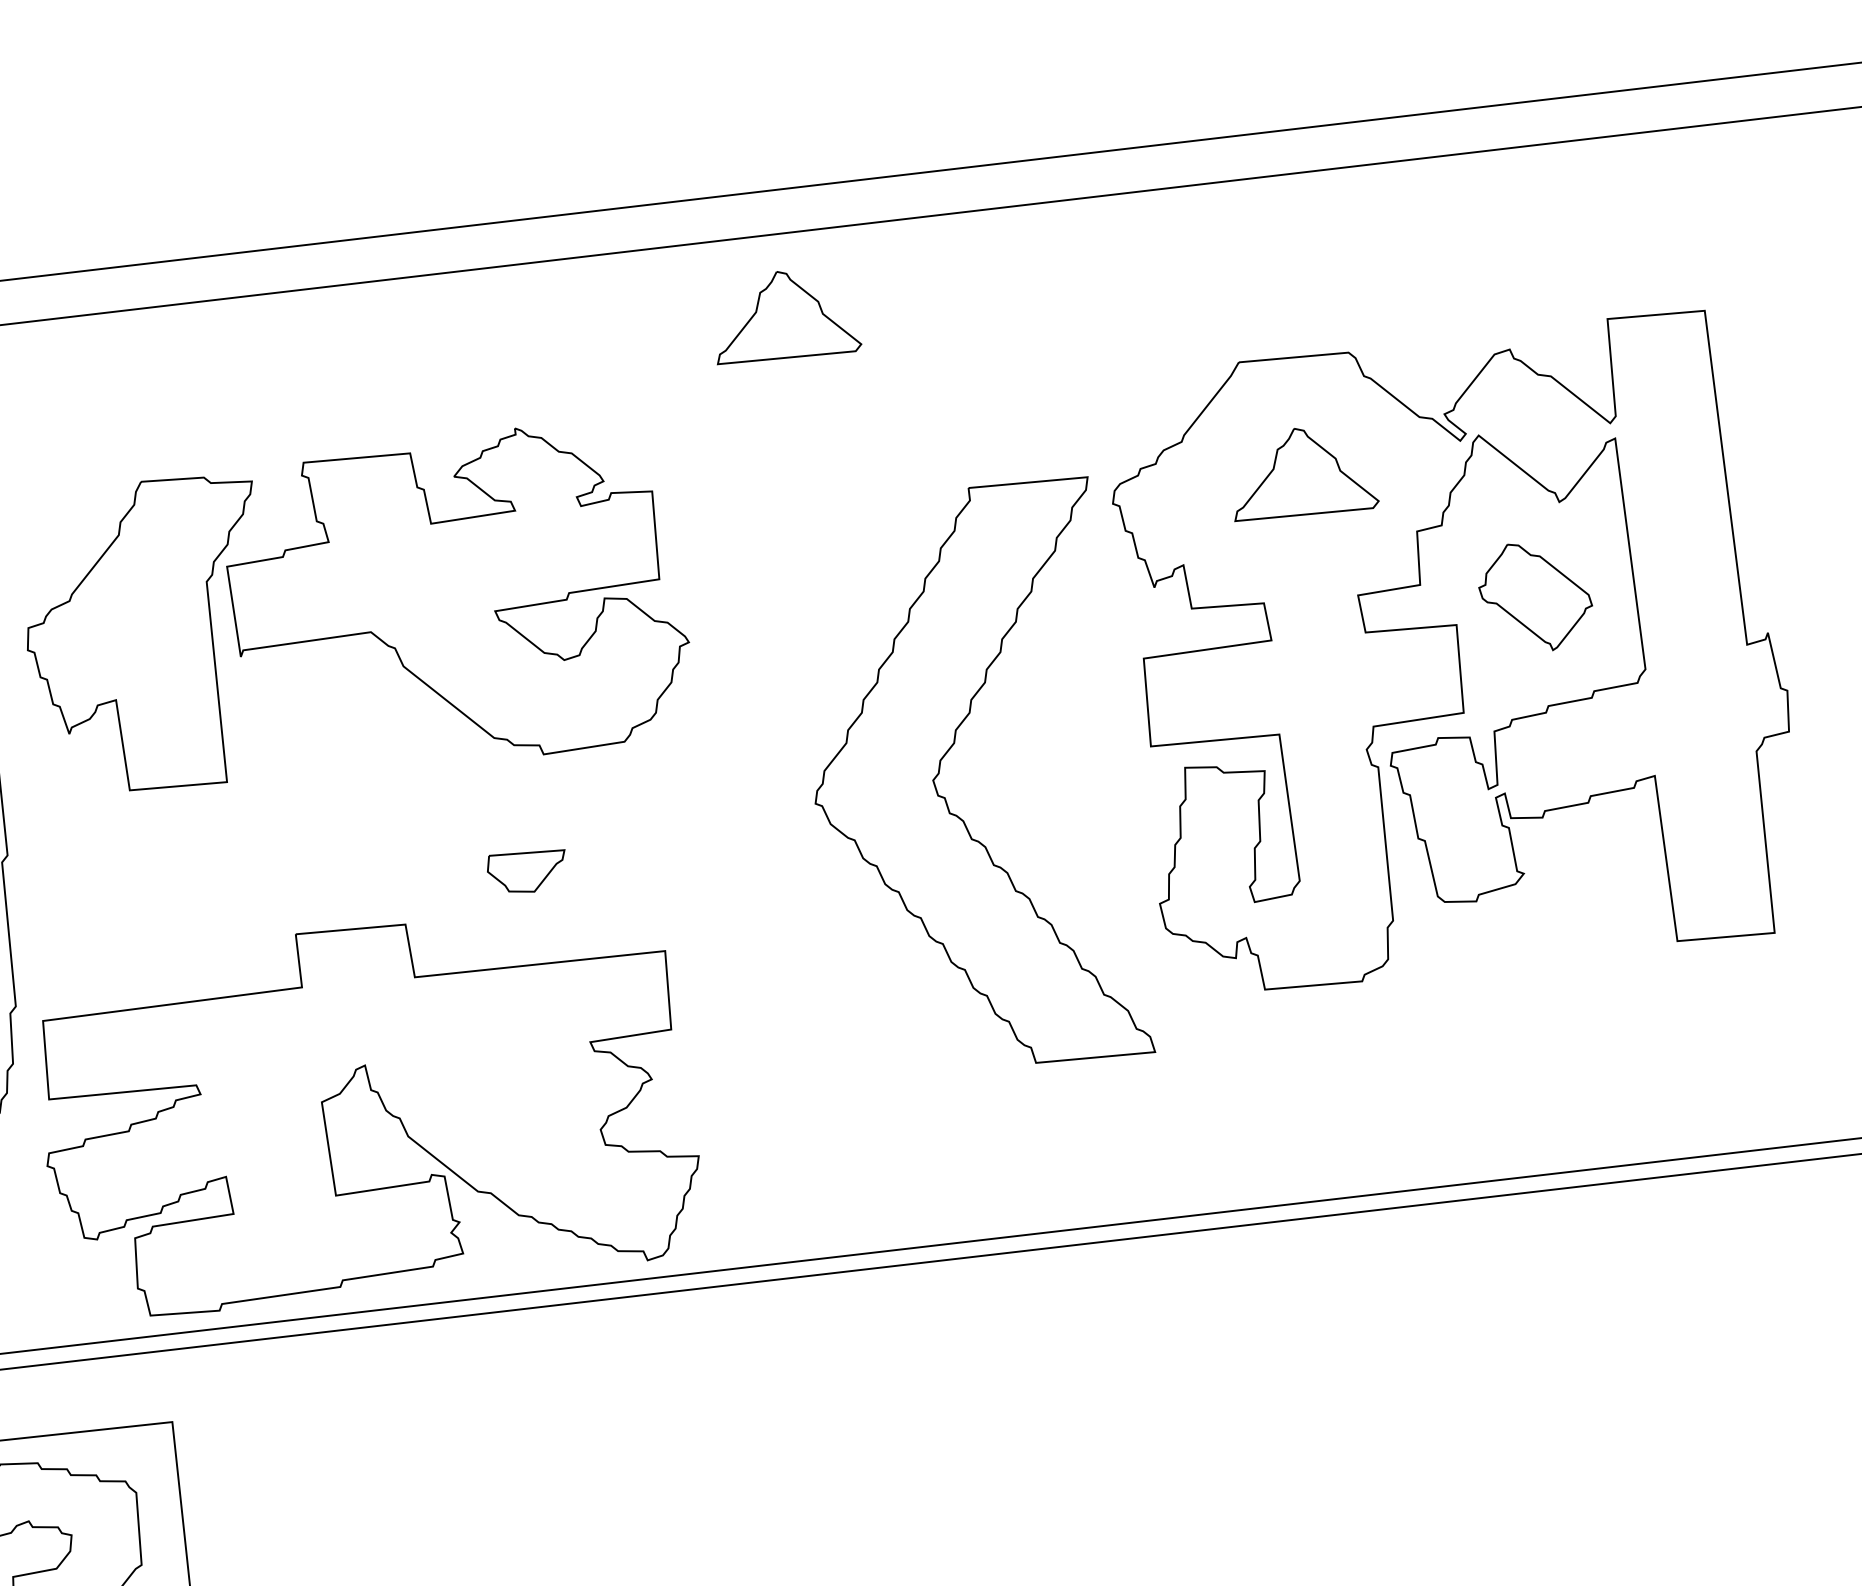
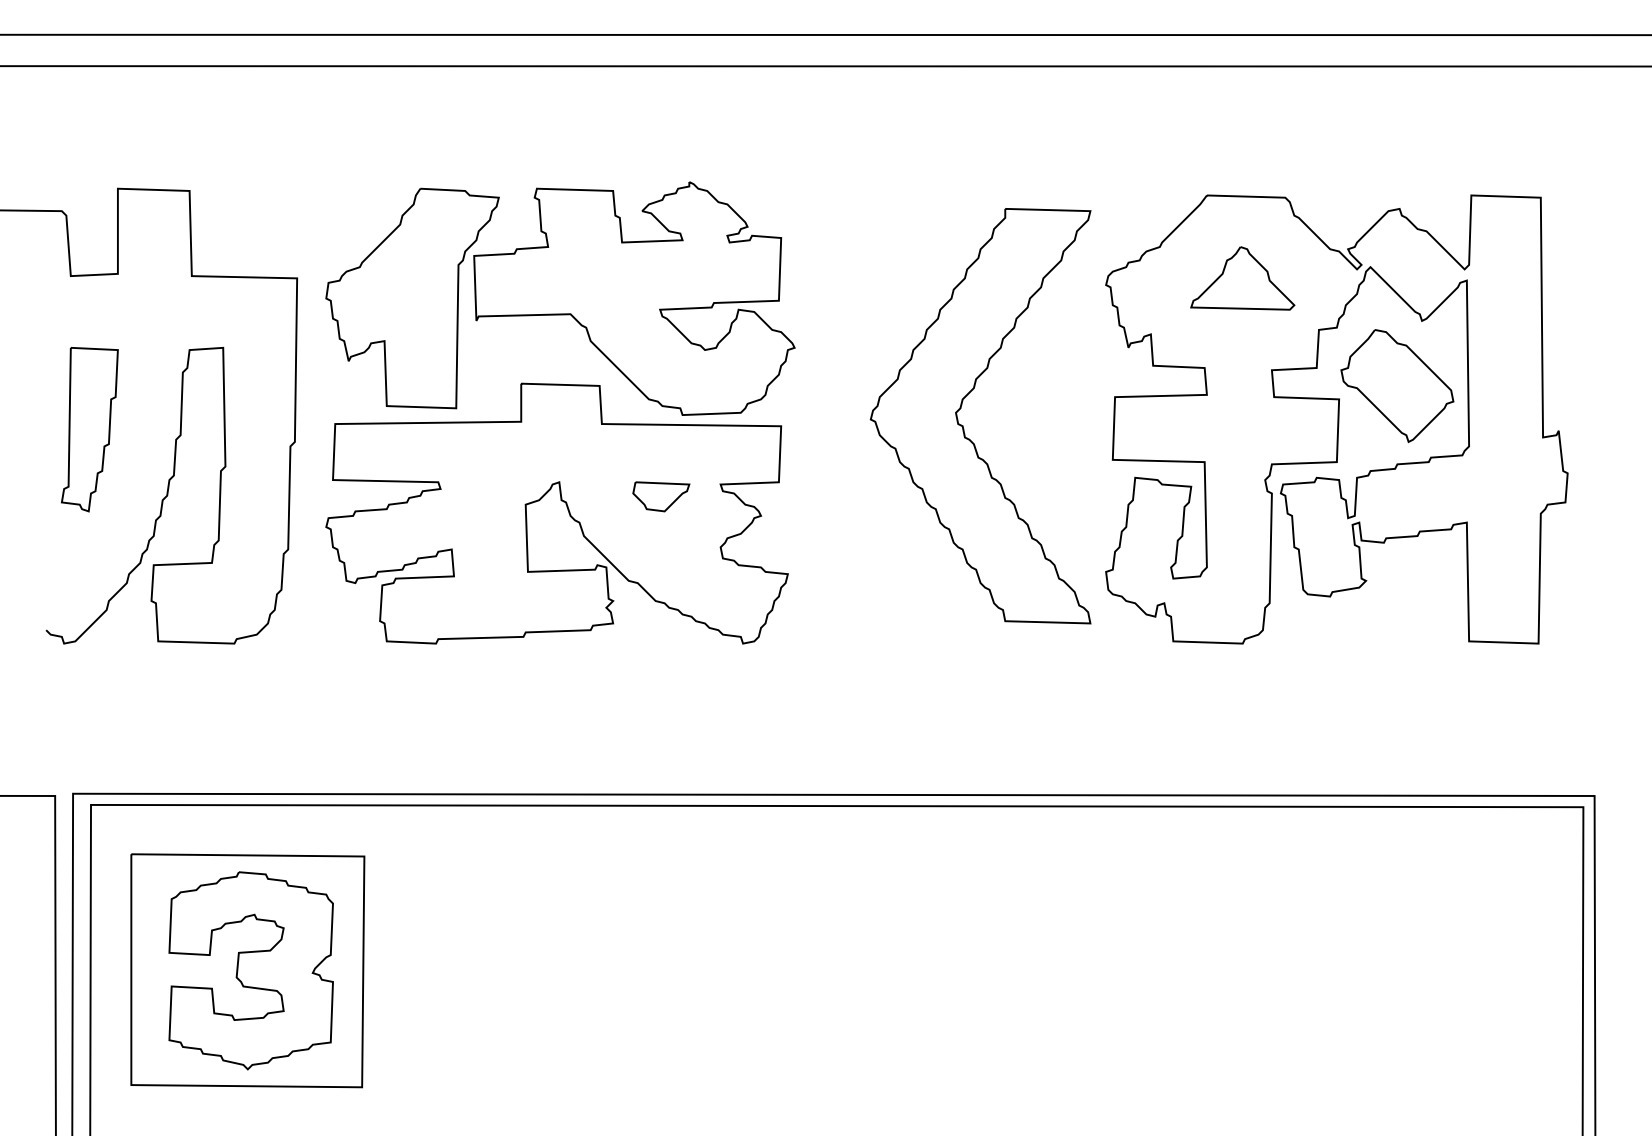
part: (784, 315) -> (889, 124), removed
part: (1535, 596) -> (1397, 385), size x1.43
part: (945, 796) -> (963, 425), moved
part: (381, 1103) -> (567, 510), moved

